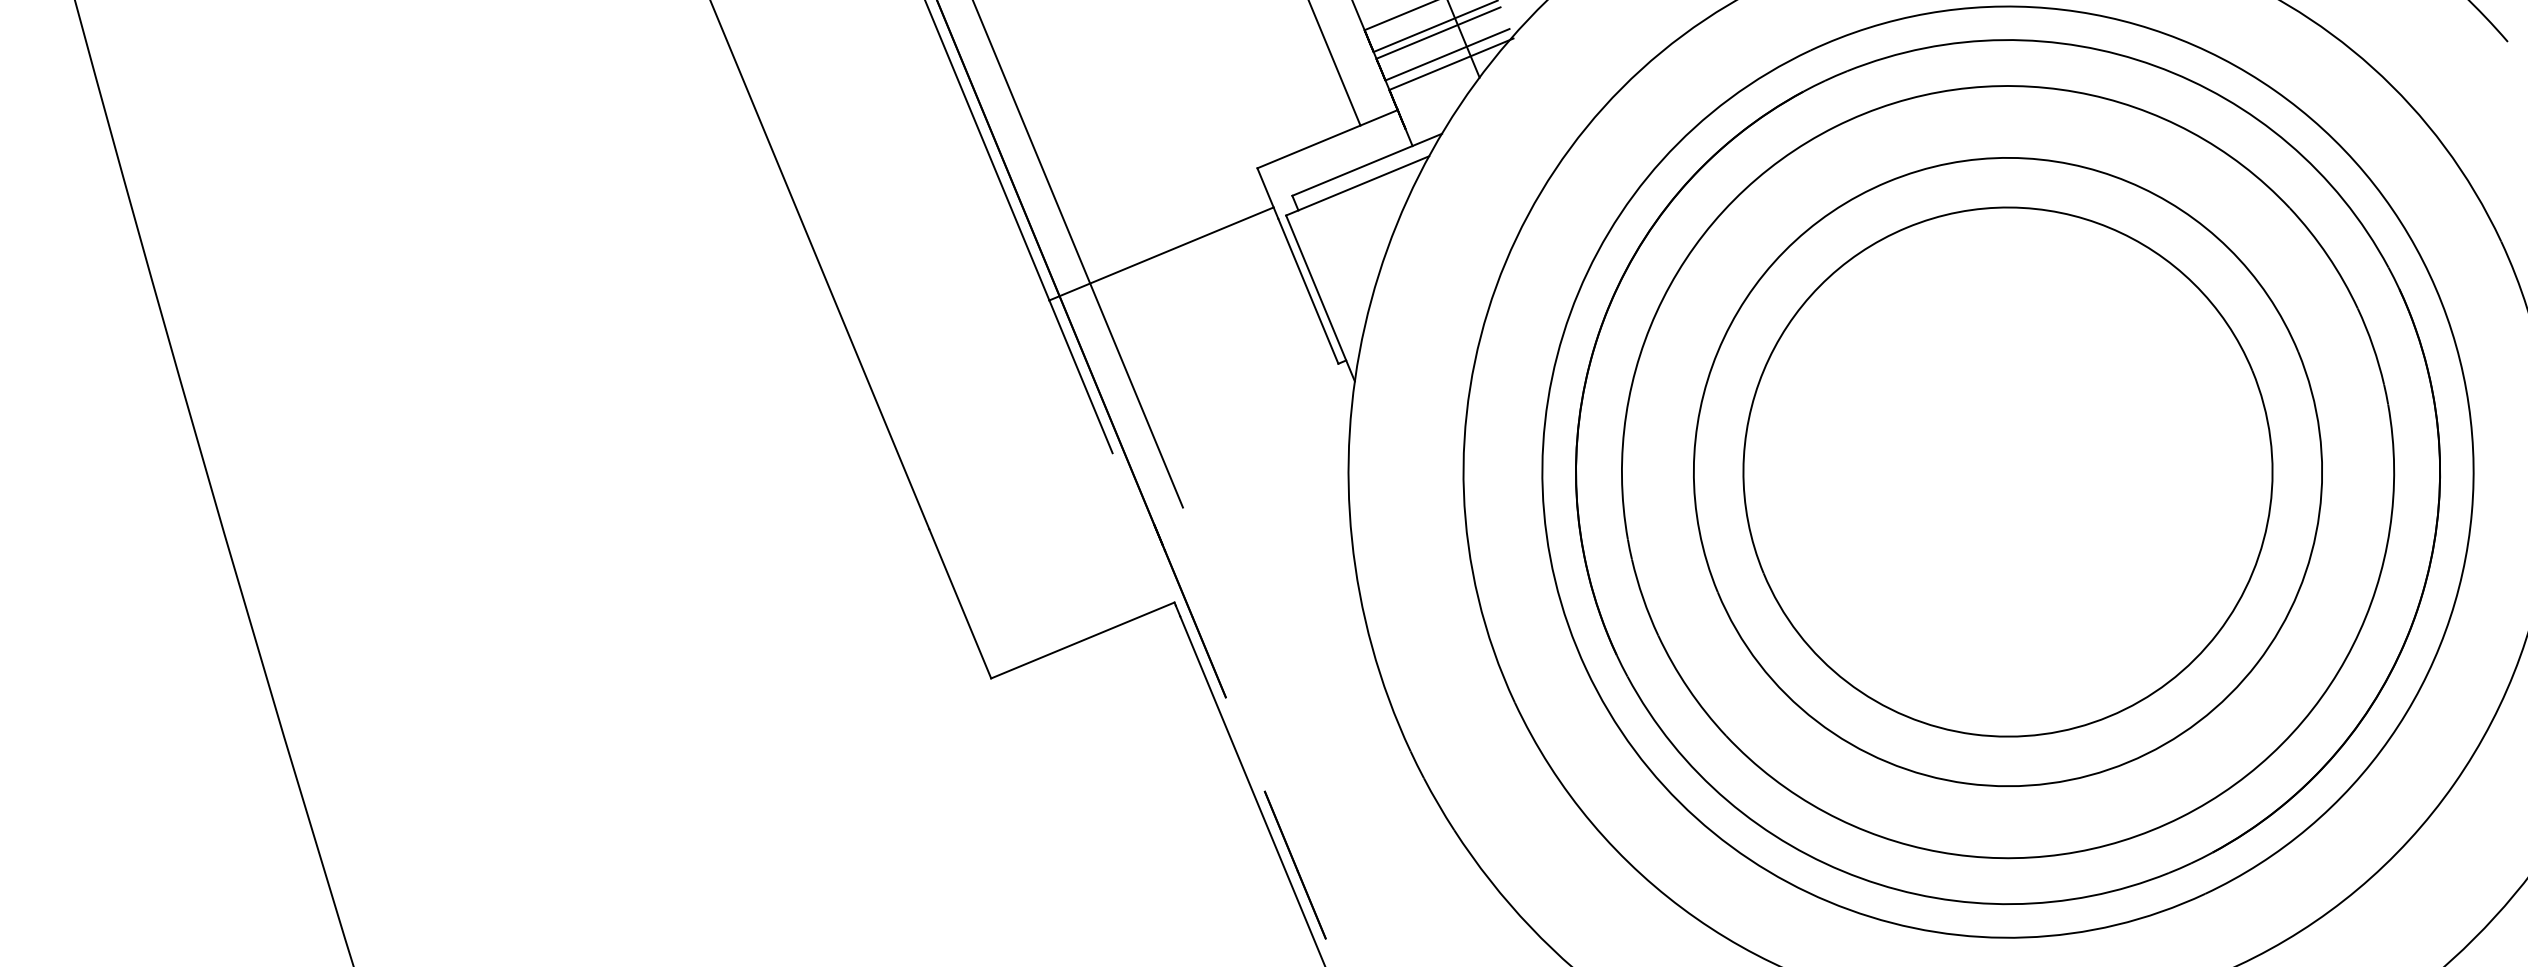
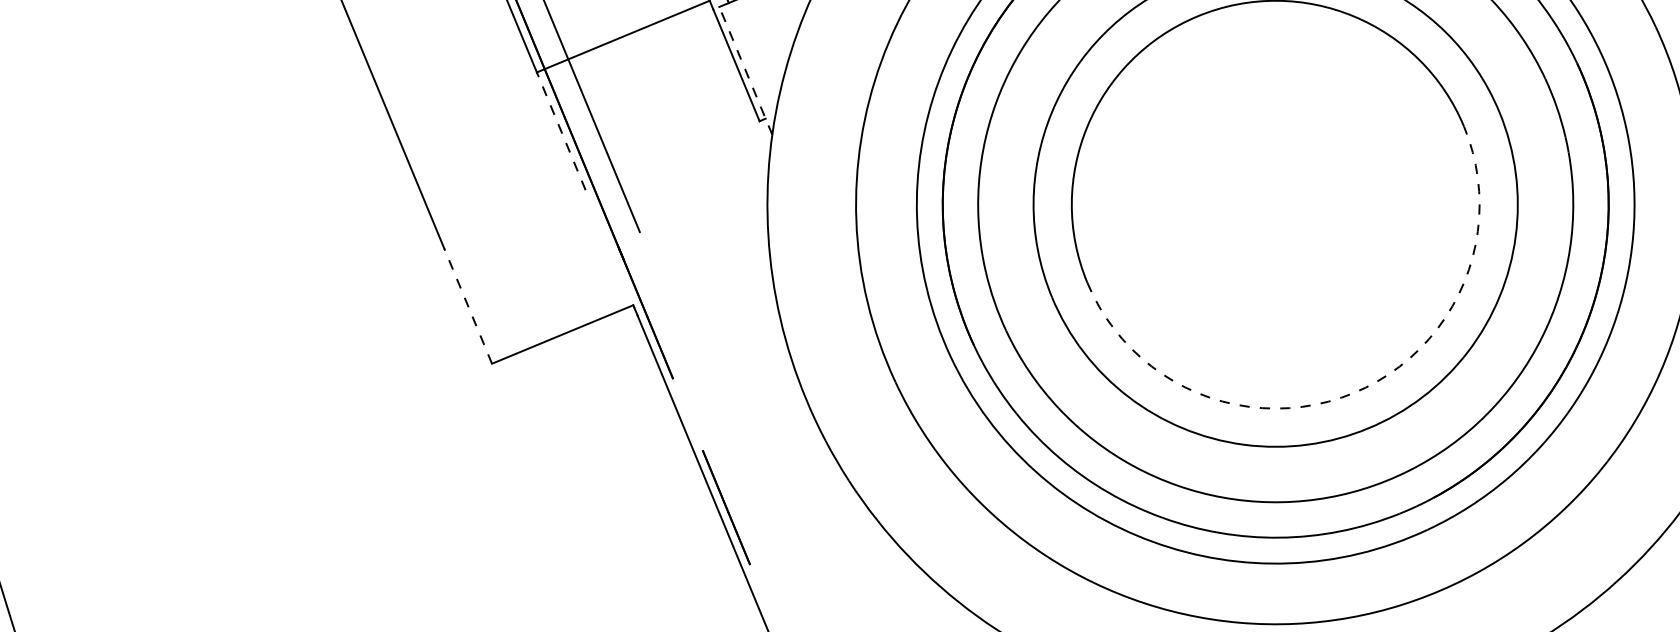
line: (1320, 298) -> (745, 70), solid -> dashed
line: (1081, 376) -> (561, 131), solid -> dashed
line: (960, 603) -> (468, 305), solid -> dashed
arc: (2109, 716) -> (1353, 393), solid -> dashed

